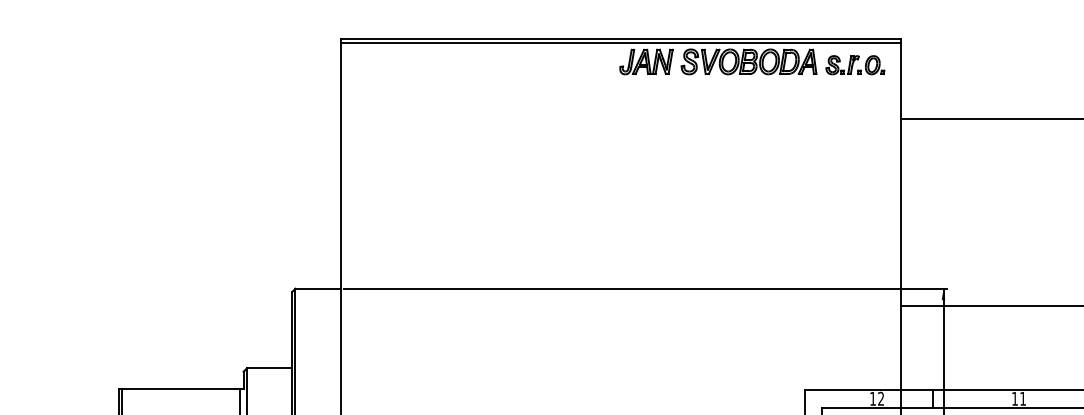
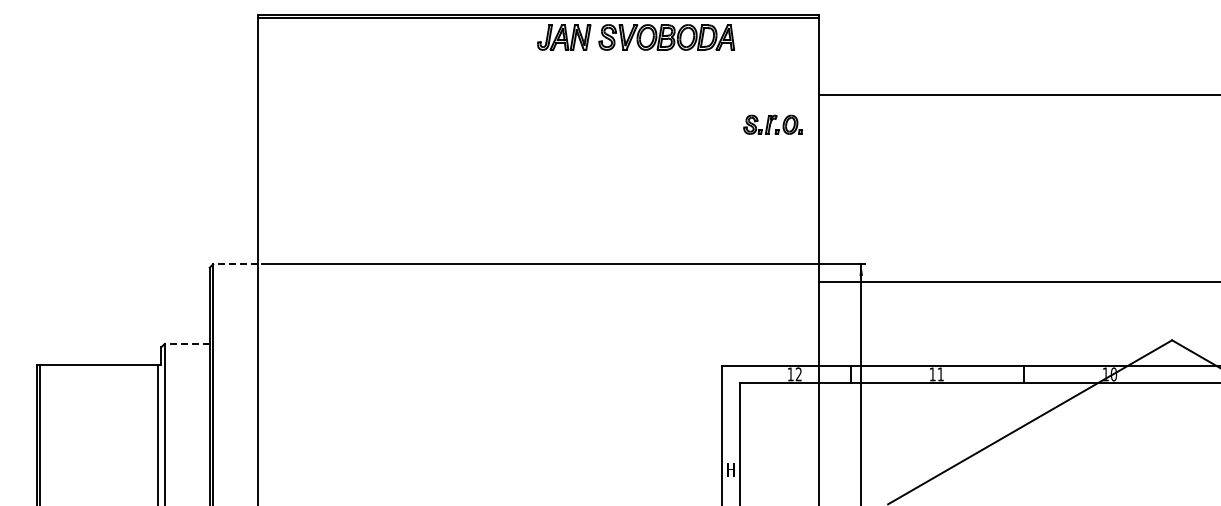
part: (854, 64) -> (772, 124), moved
line: (317, 288) -> (235, 264), solid -> dashed
line: (269, 367) -> (187, 343), solid -> dashed

